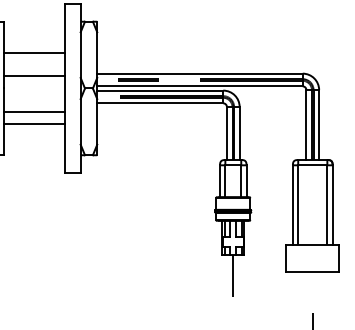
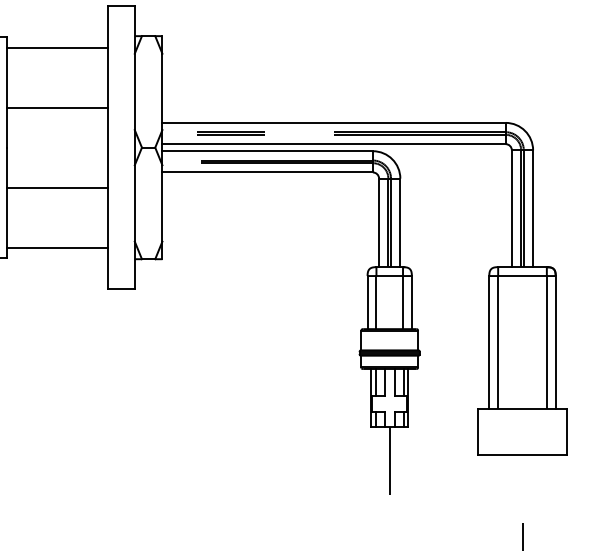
line: (34, 52) -> (57, 47), moved
line: (34, 75) -> (57, 107), moved
line: (34, 124) -> (57, 247), moved

